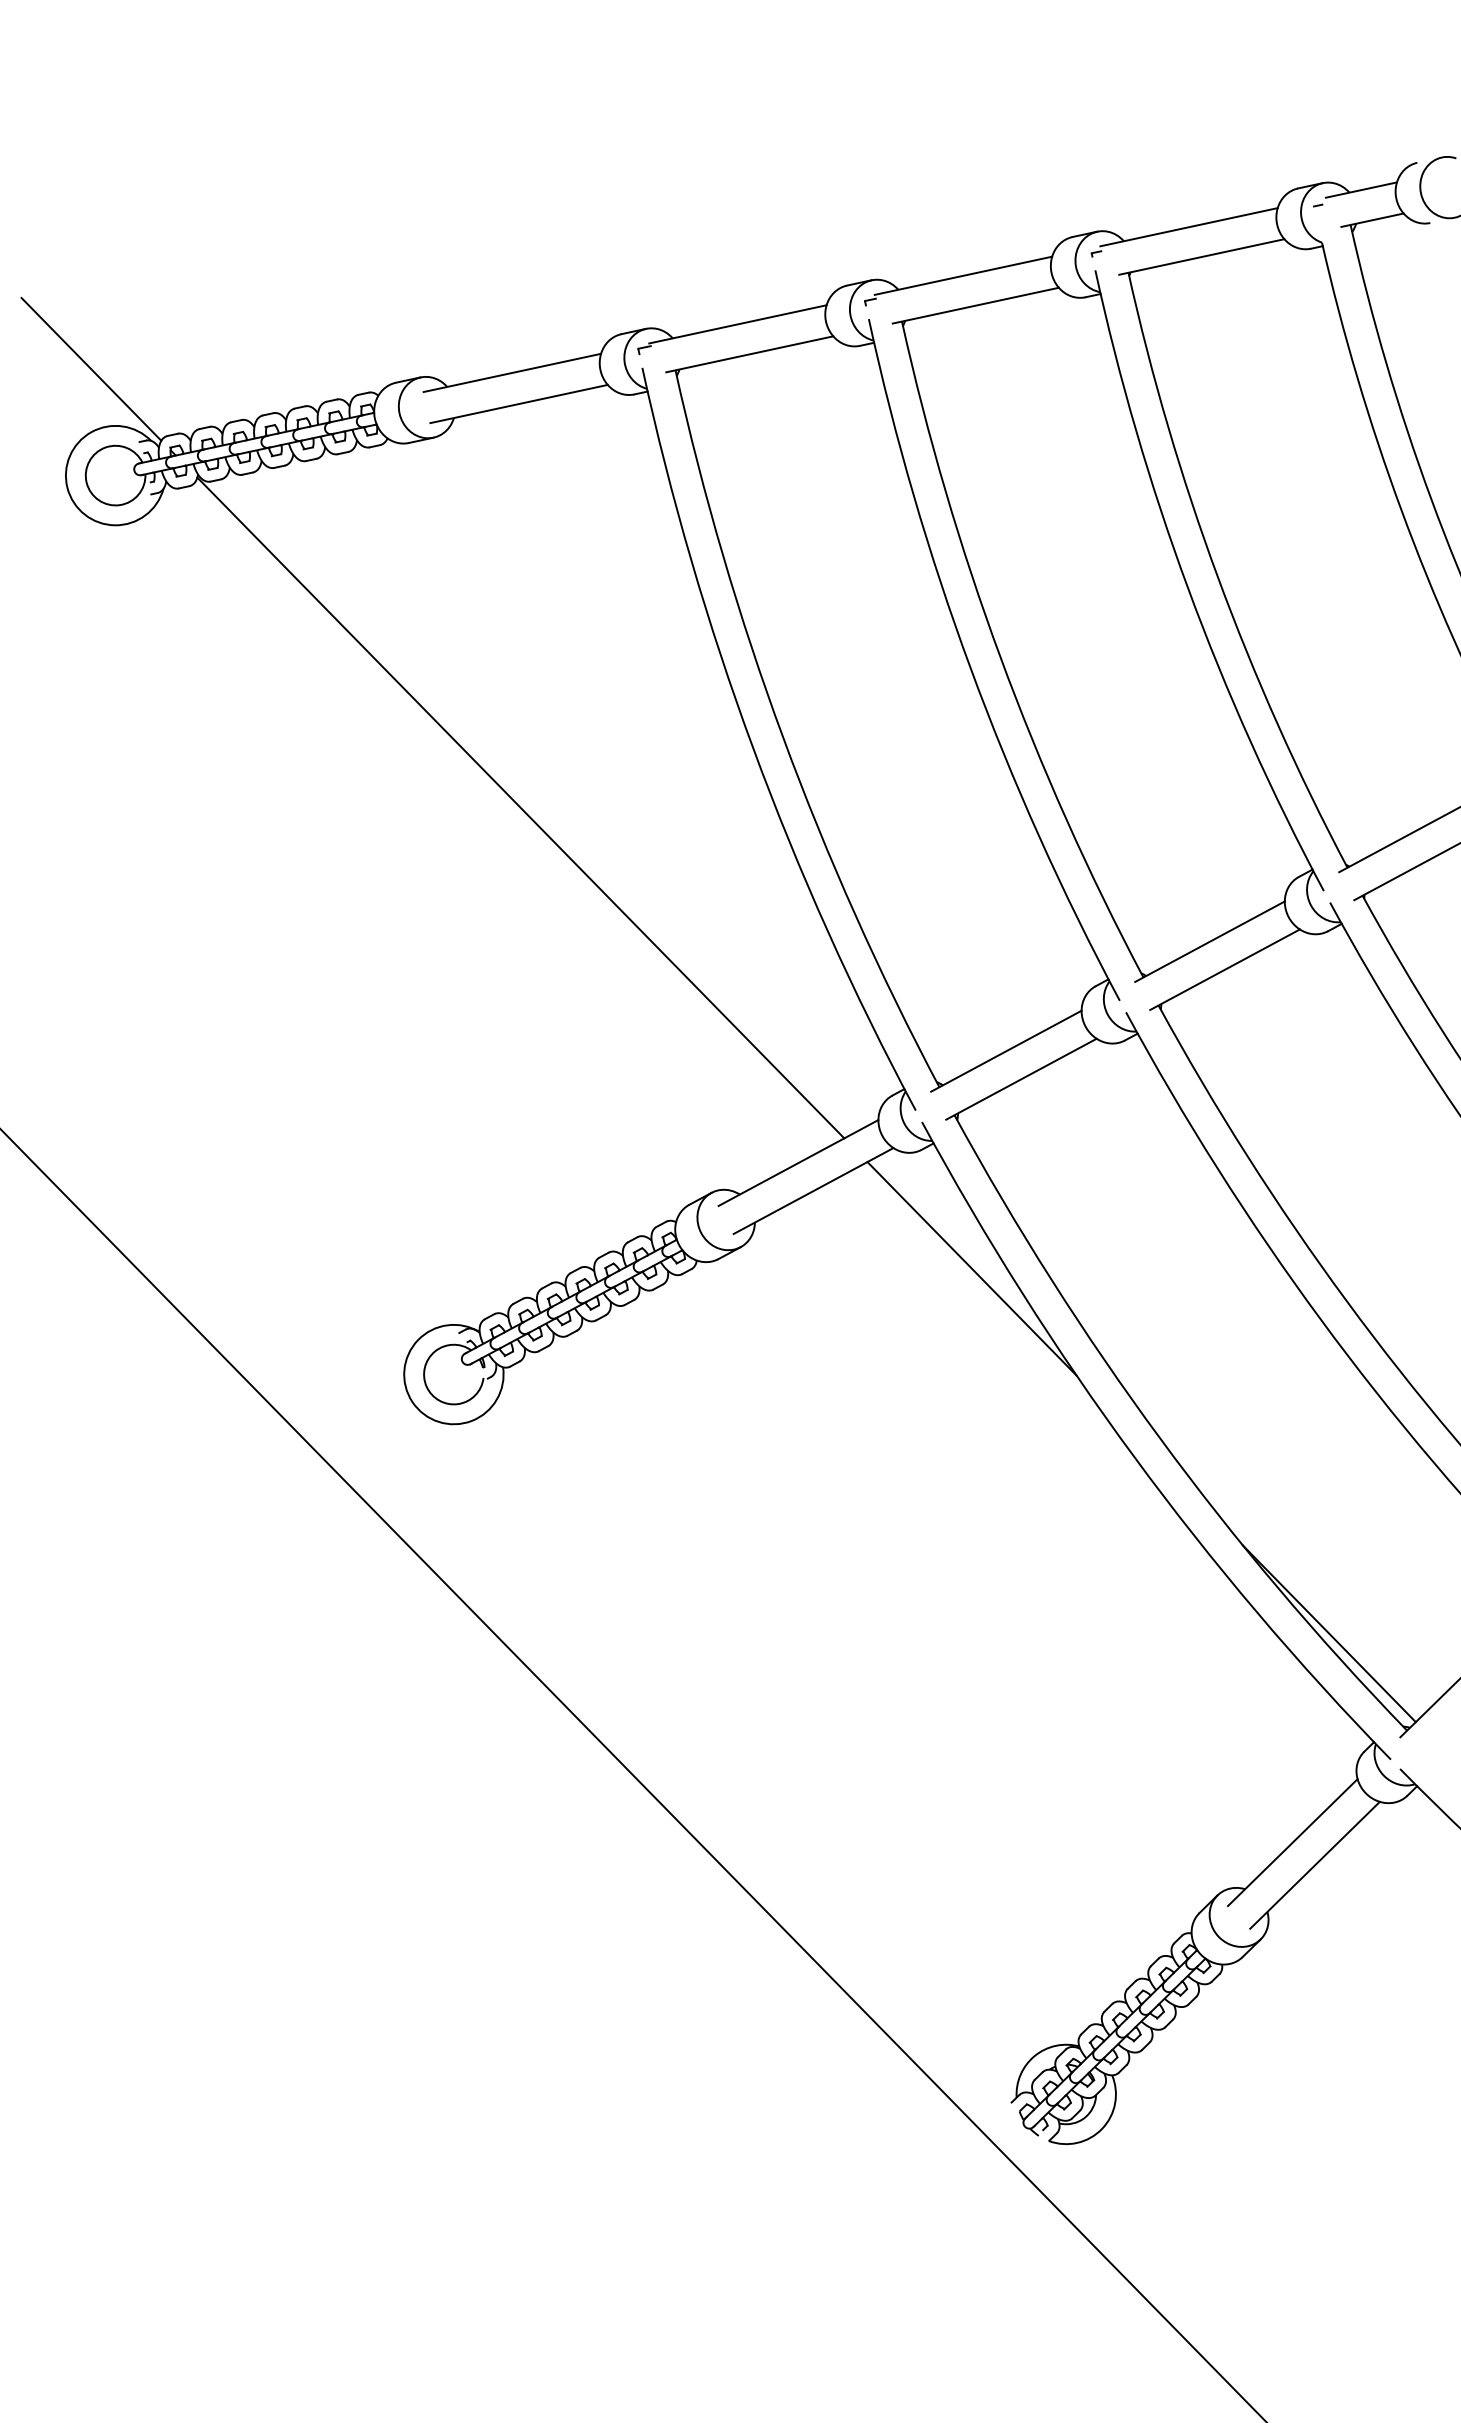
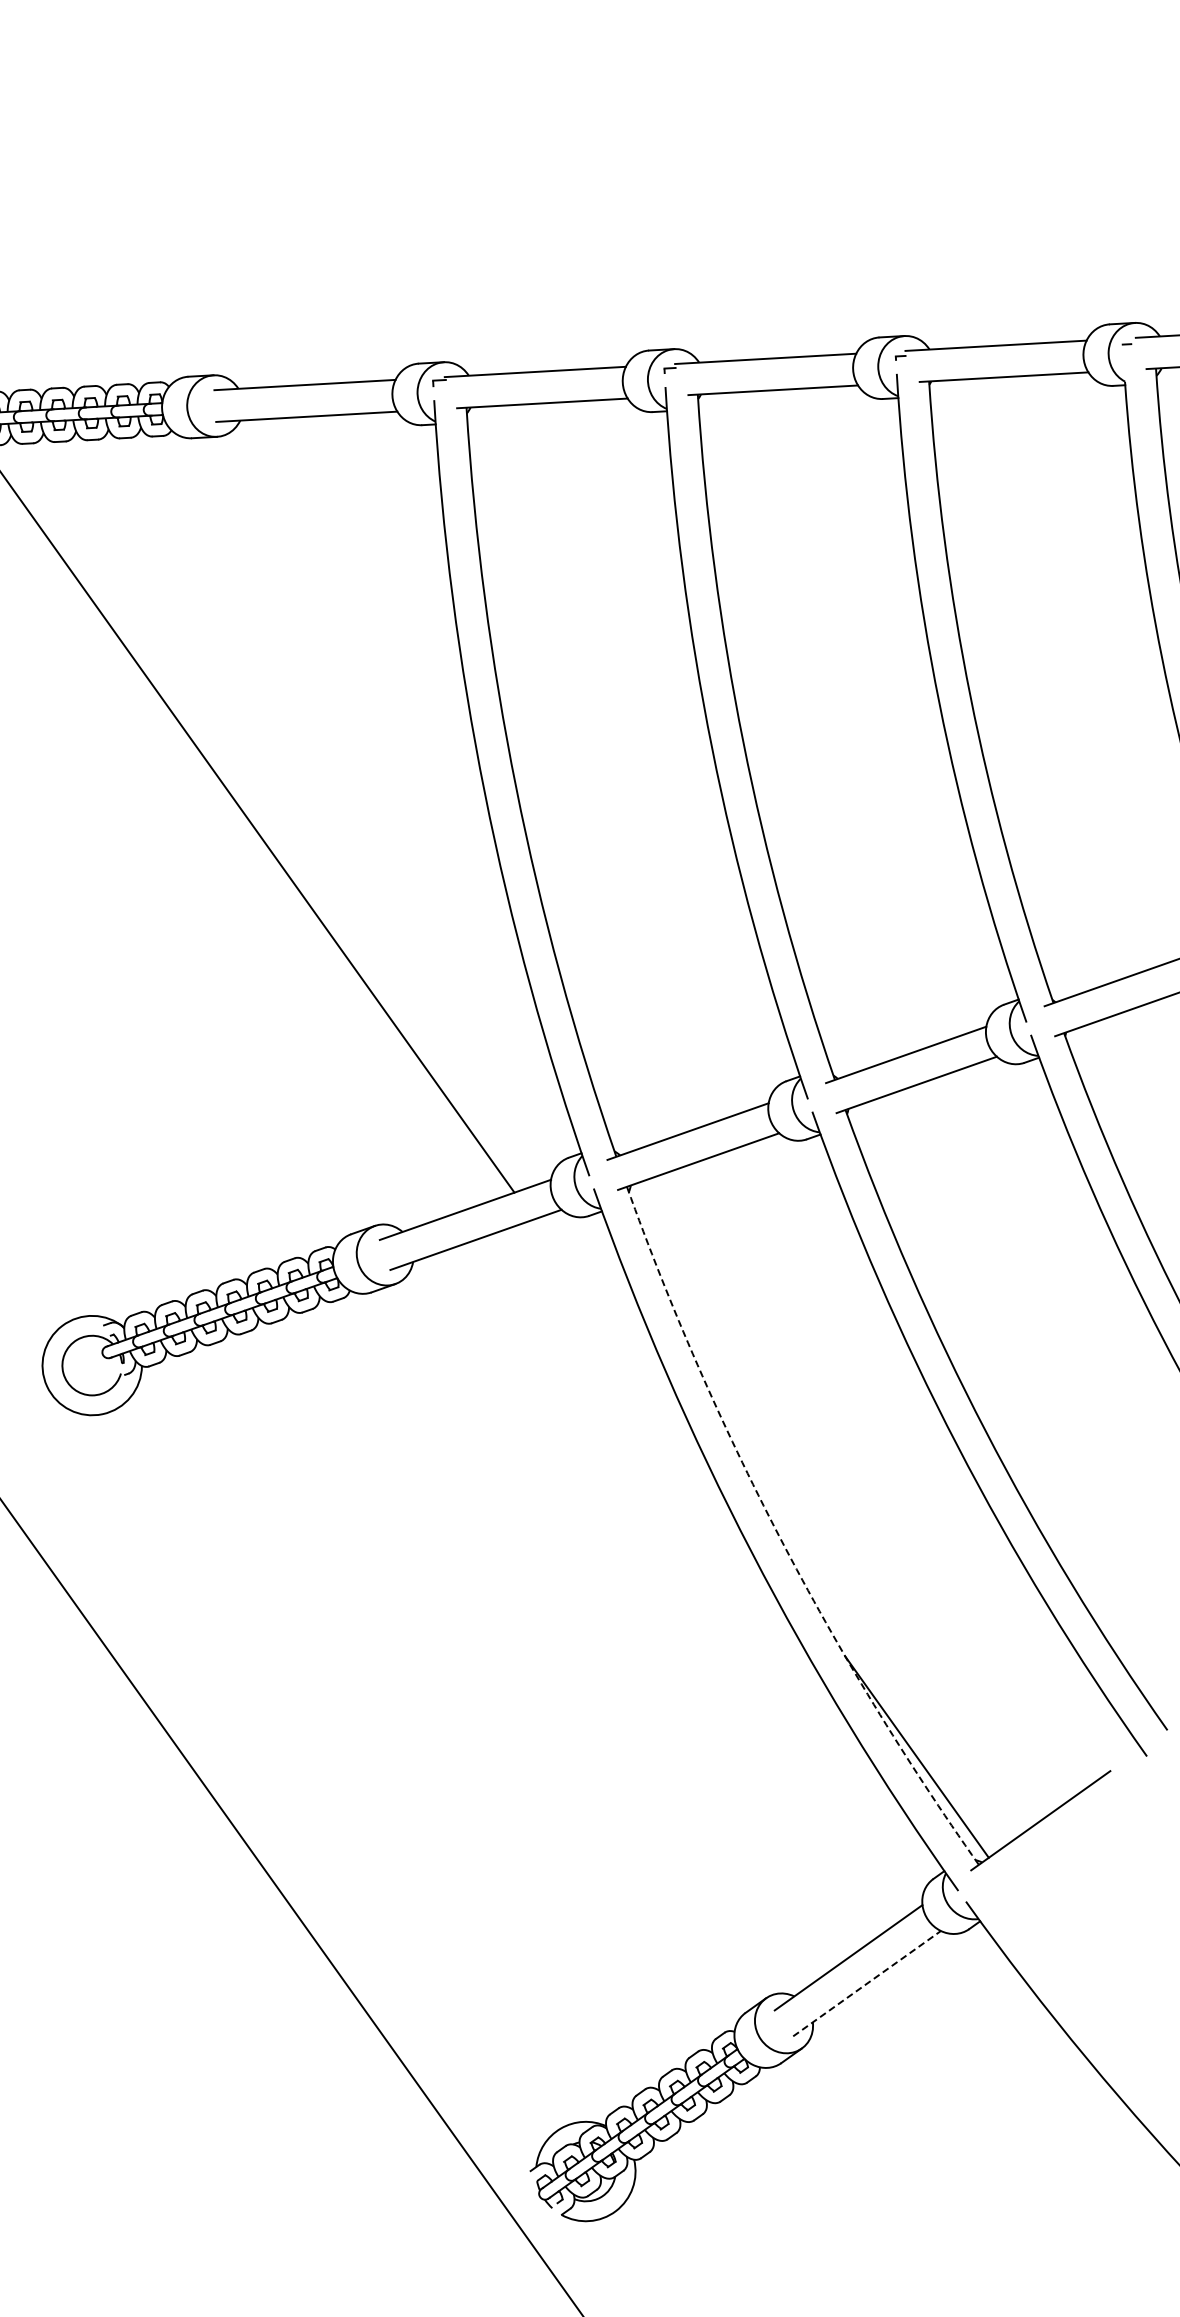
line: (971, 1268) -> (620, 1340), removed
arc: (1160, 1438) -> (780, 1538), solid -> dashed
line: (1315, 1865) -> (867, 1983), solid -> dashed

